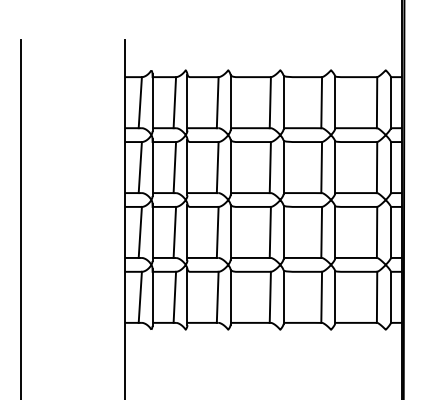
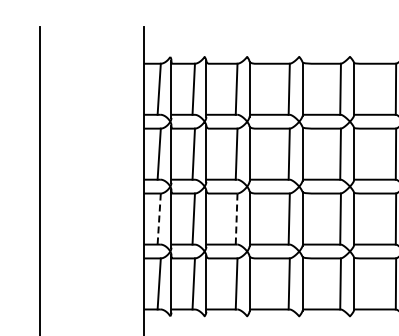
line: (140, 232) -> (159, 219), solid -> dashed
line: (217, 232) -> (236, 219), solid -> dashed

